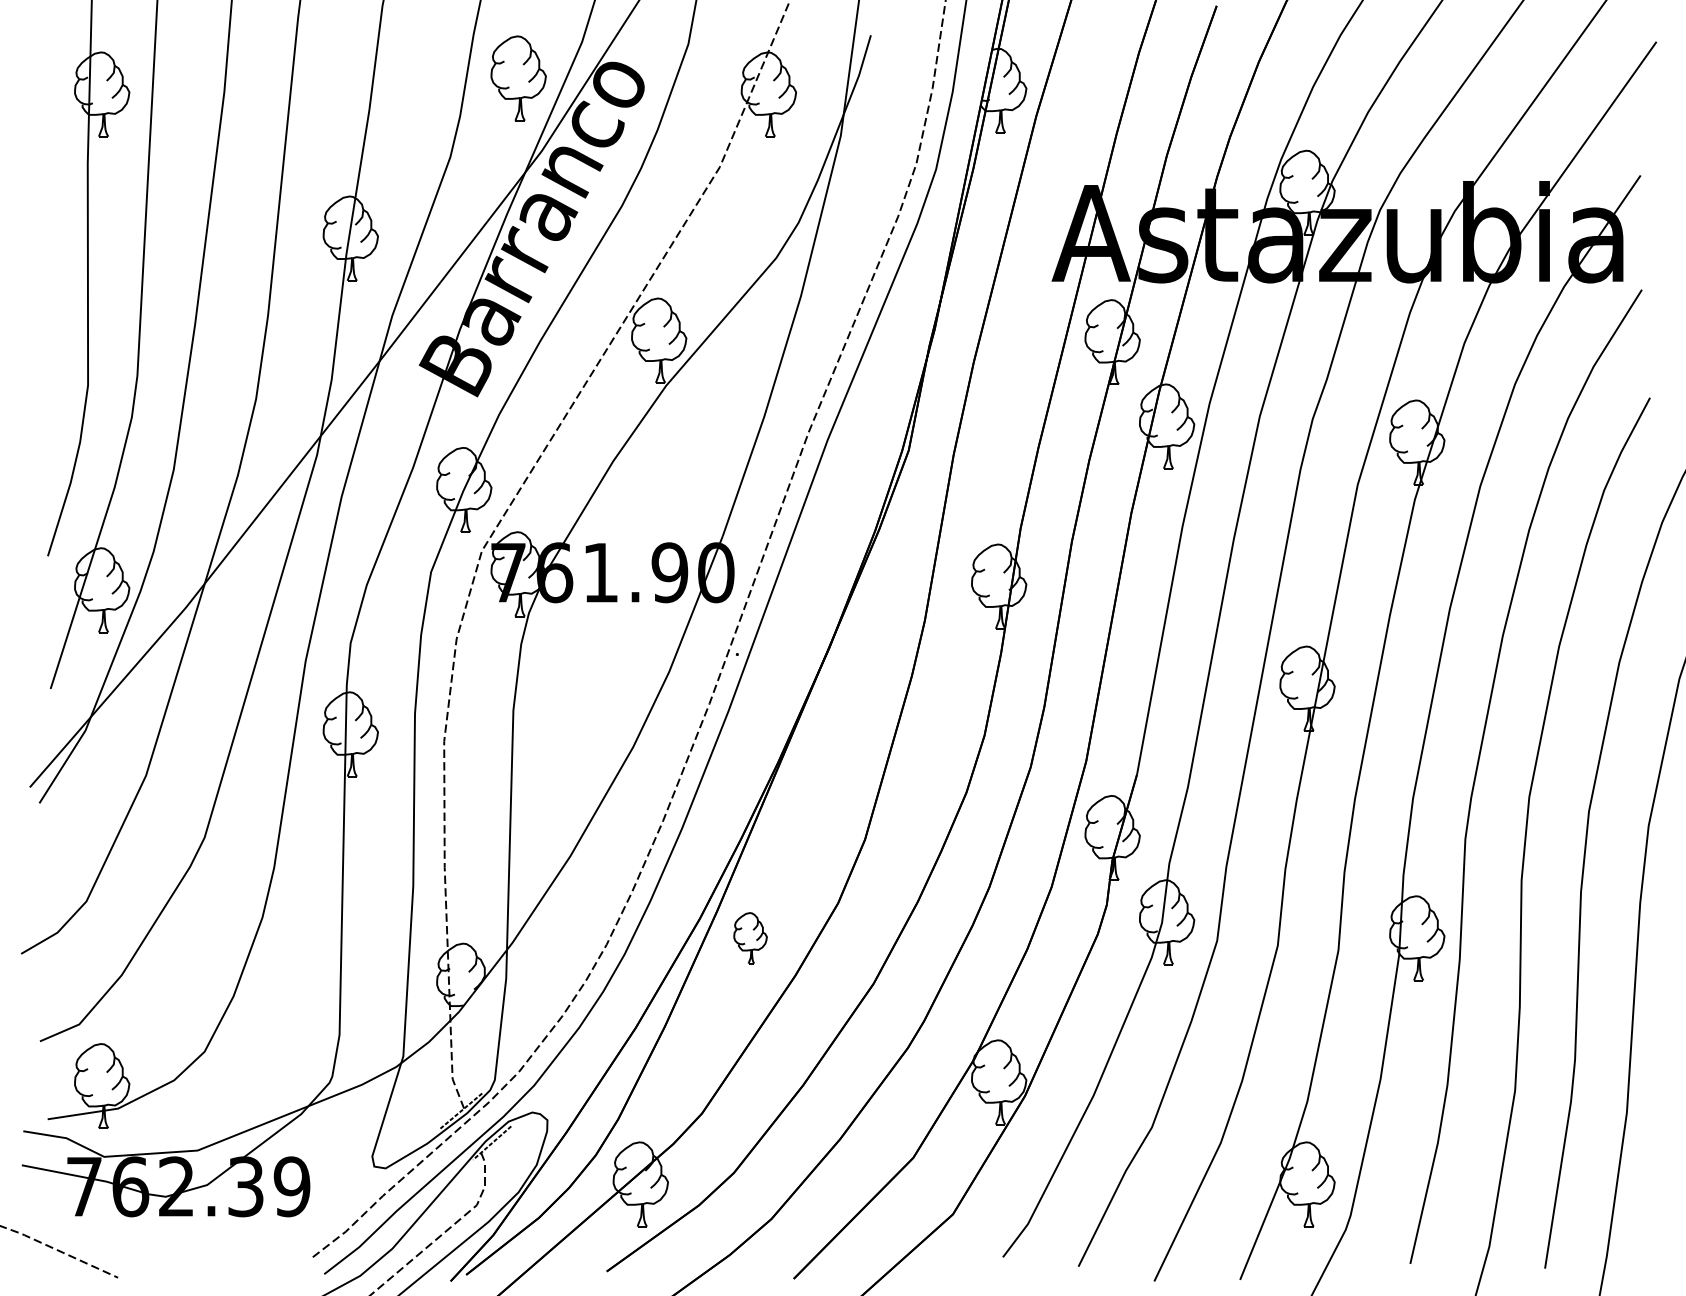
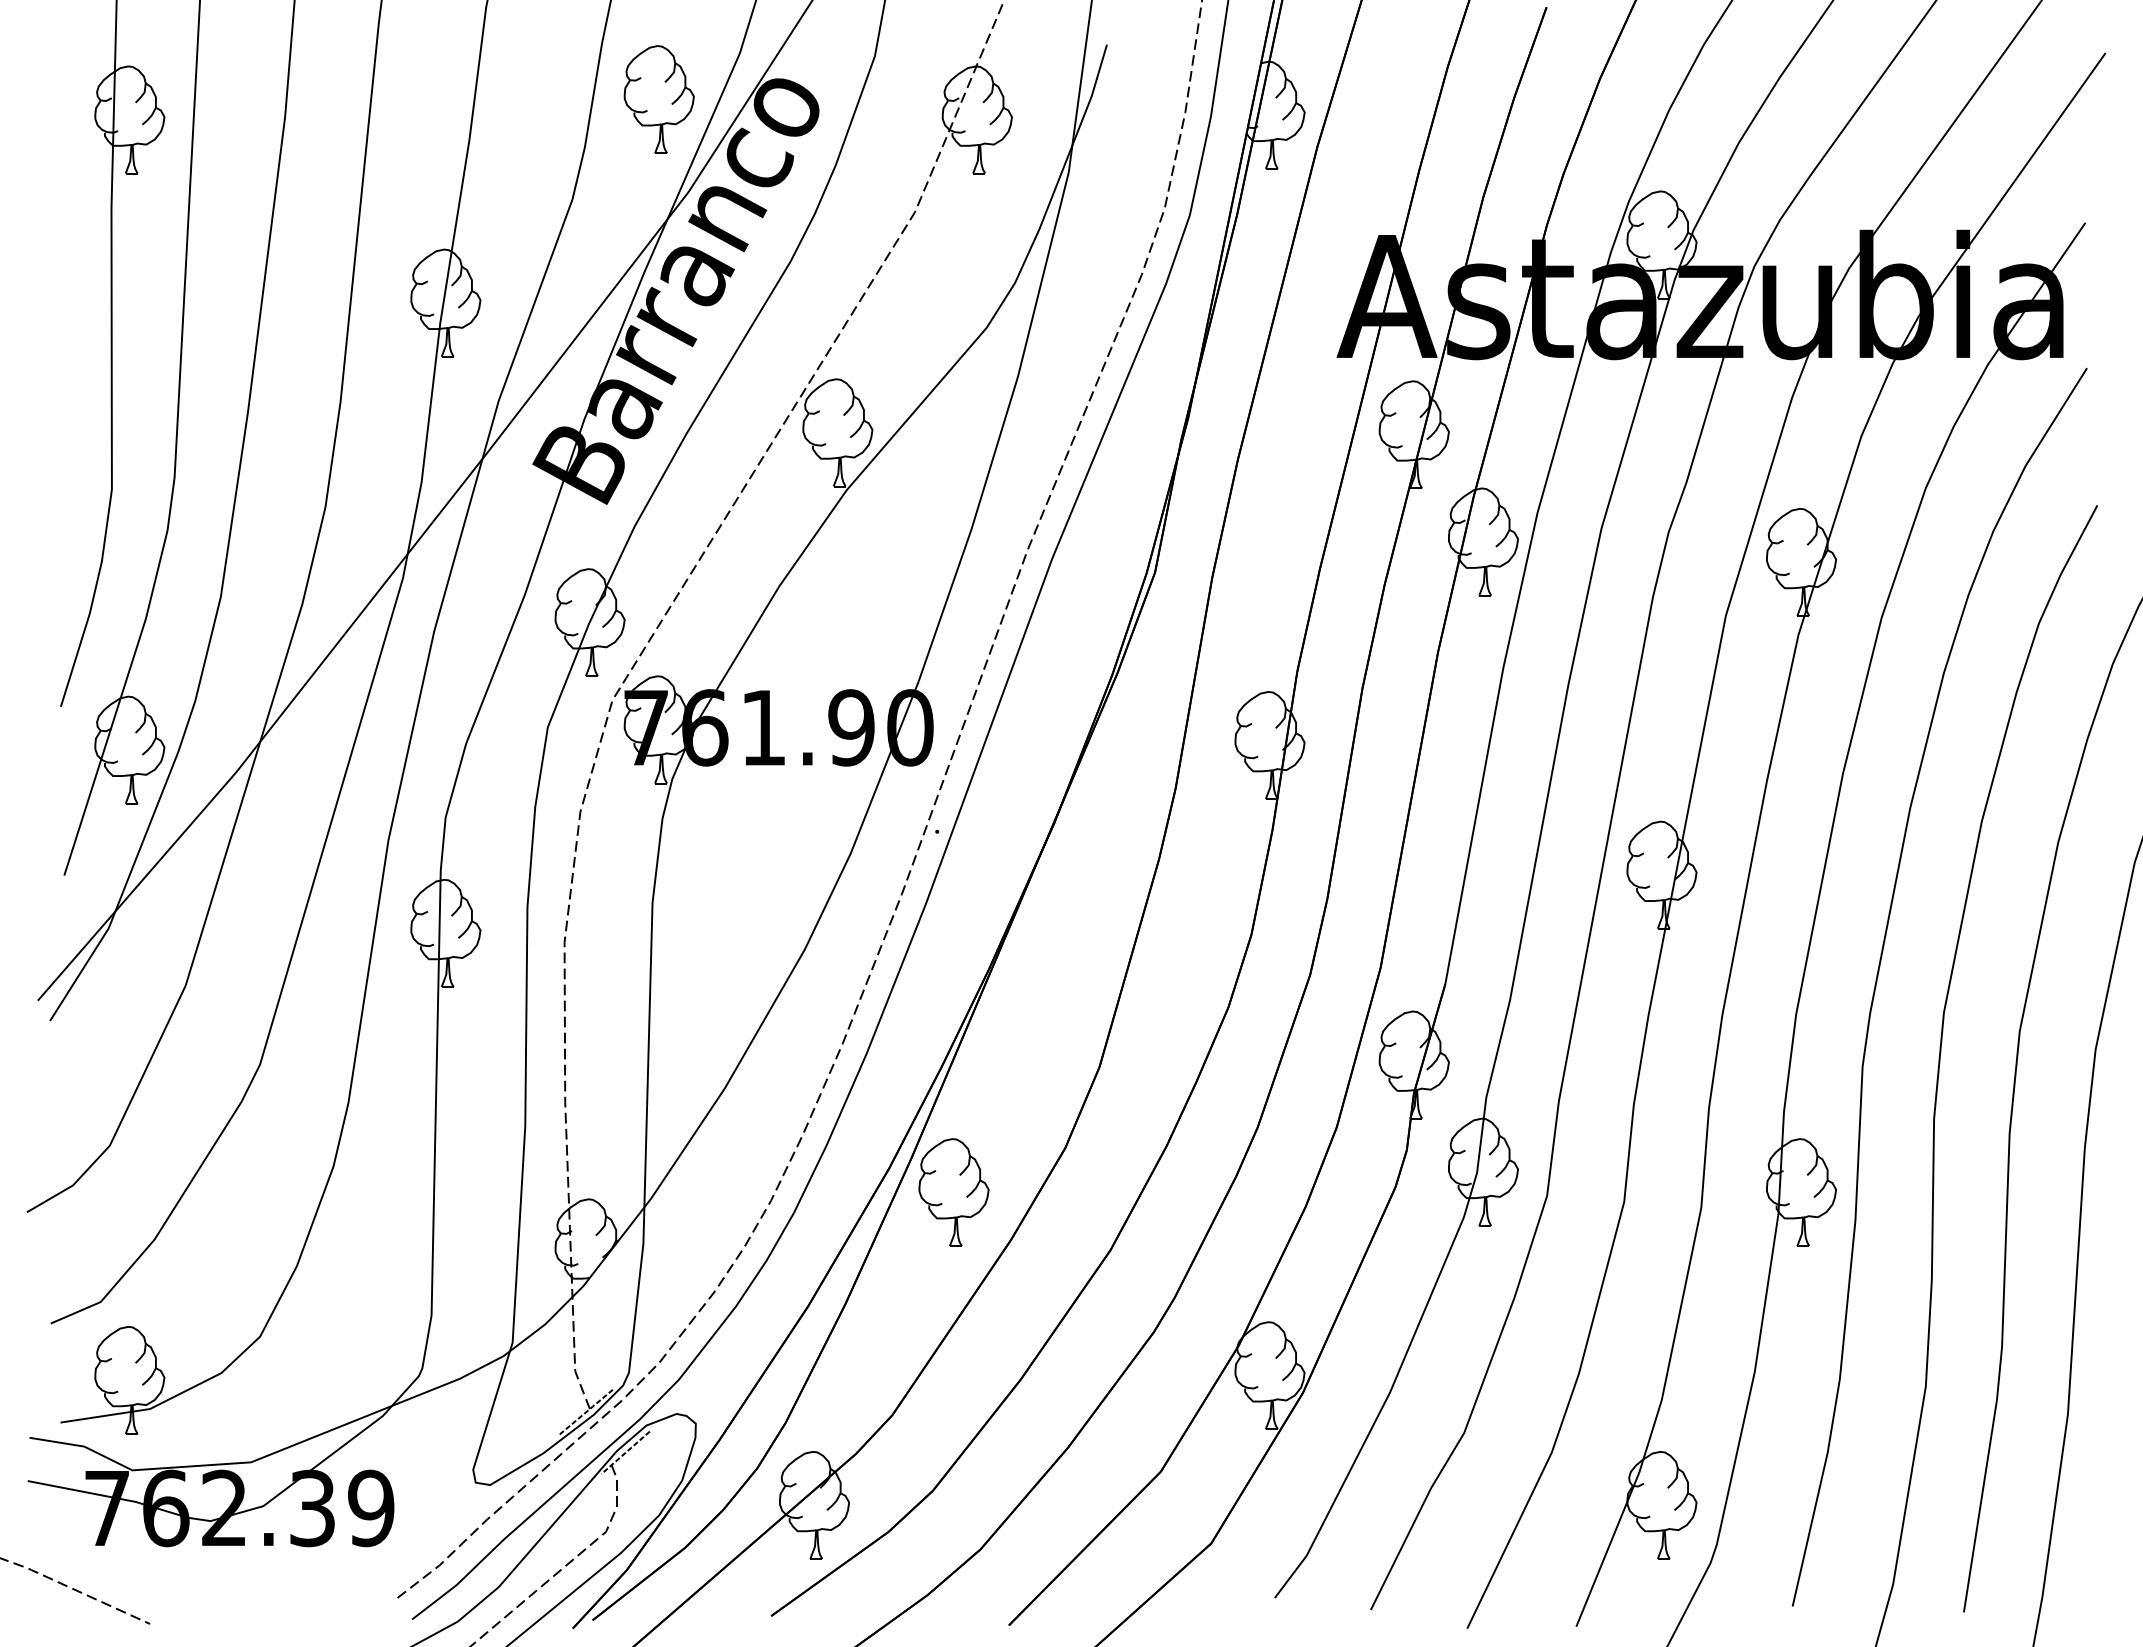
part: (750, 938) -> (953, 1192), size x1.67

